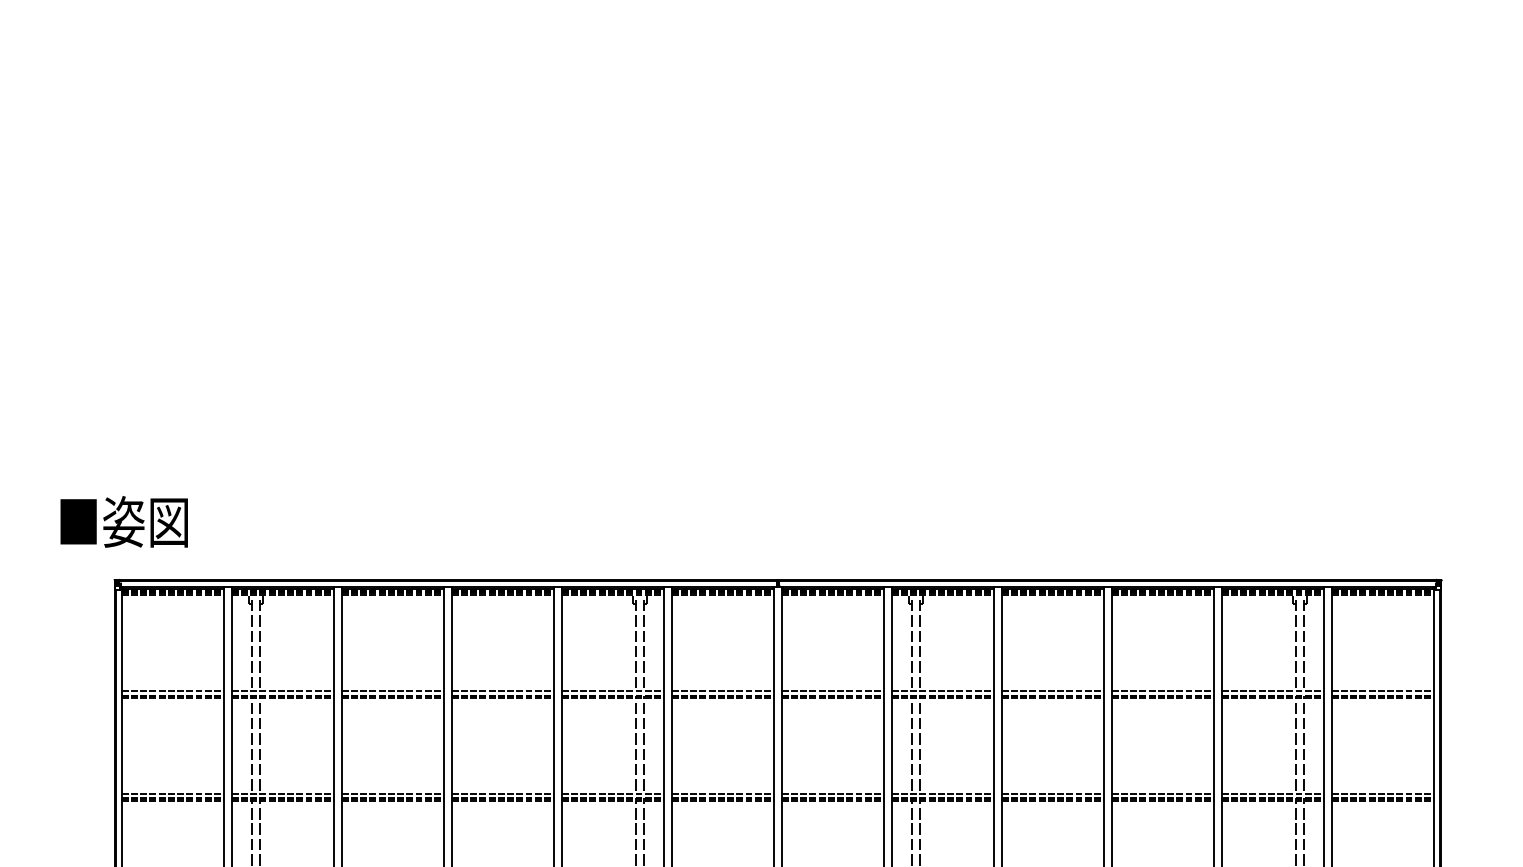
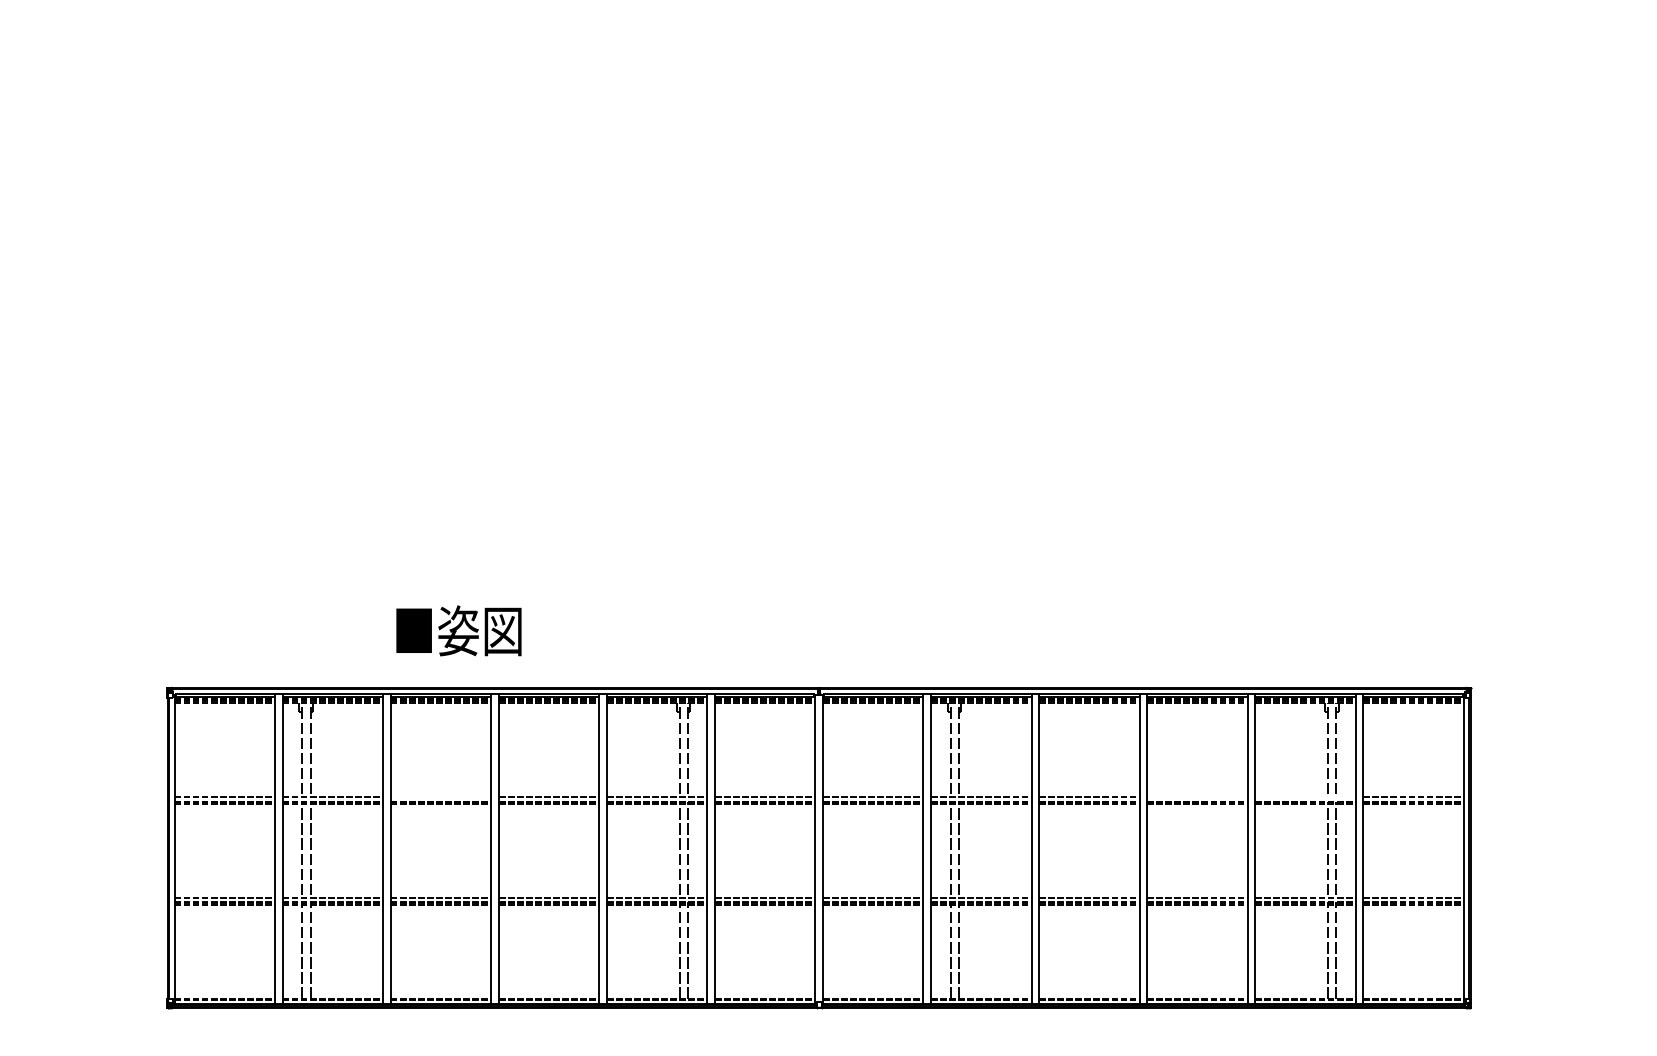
text: (123, 521) -> (458, 630), moved
line: (392, 691) -> (440, 797), removed
line: (1163, 691) -> (1197, 797), removed
line: (1272, 691) -> (1305, 797), removed

